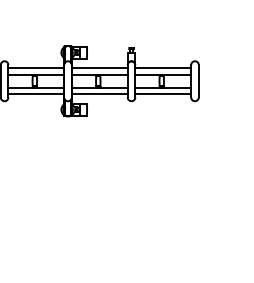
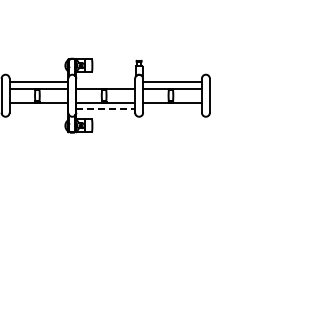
line: (99, 68) -> (105, 82), removed
line: (35, 94) -> (38, 109), removed
line: (100, 94) -> (106, 109), solid -> dashed
line: (163, 94) -> (172, 109), removed

